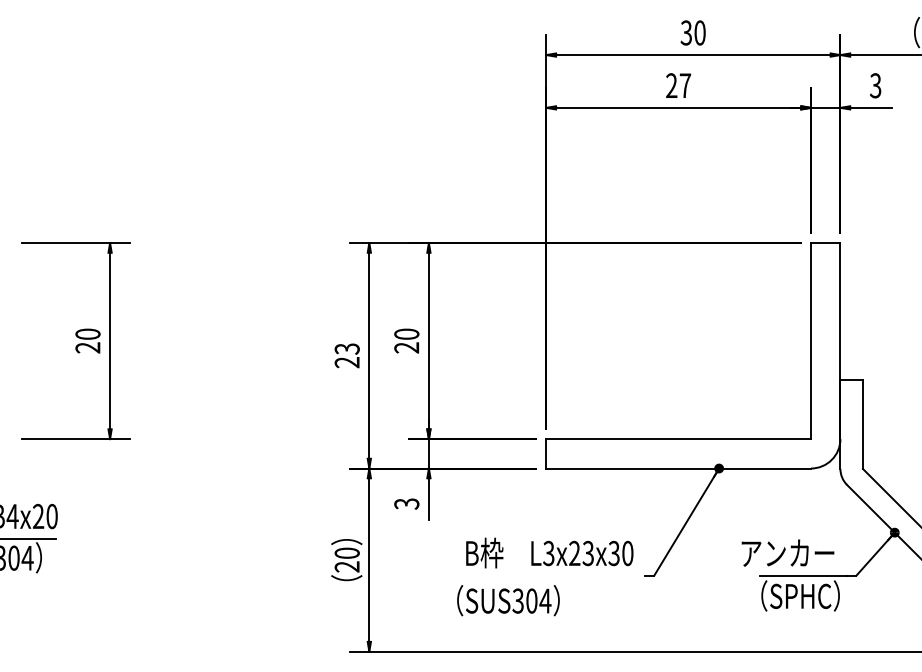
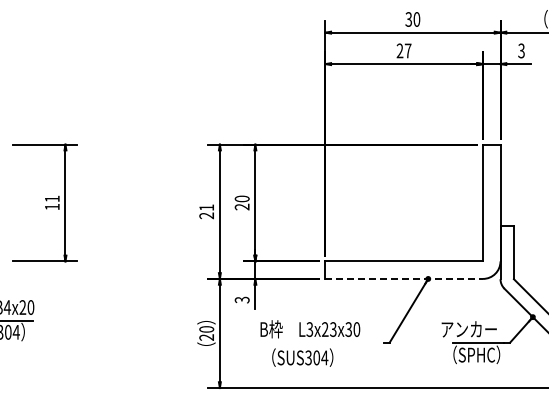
text: (86, 340) -> (51, 202), 20 -> 11
text: (346, 348) -> (206, 207), 23 -> 21
line: (679, 467) -> (404, 278), solid -> dashed
text: (549, 553) -> (310, 329), moved

